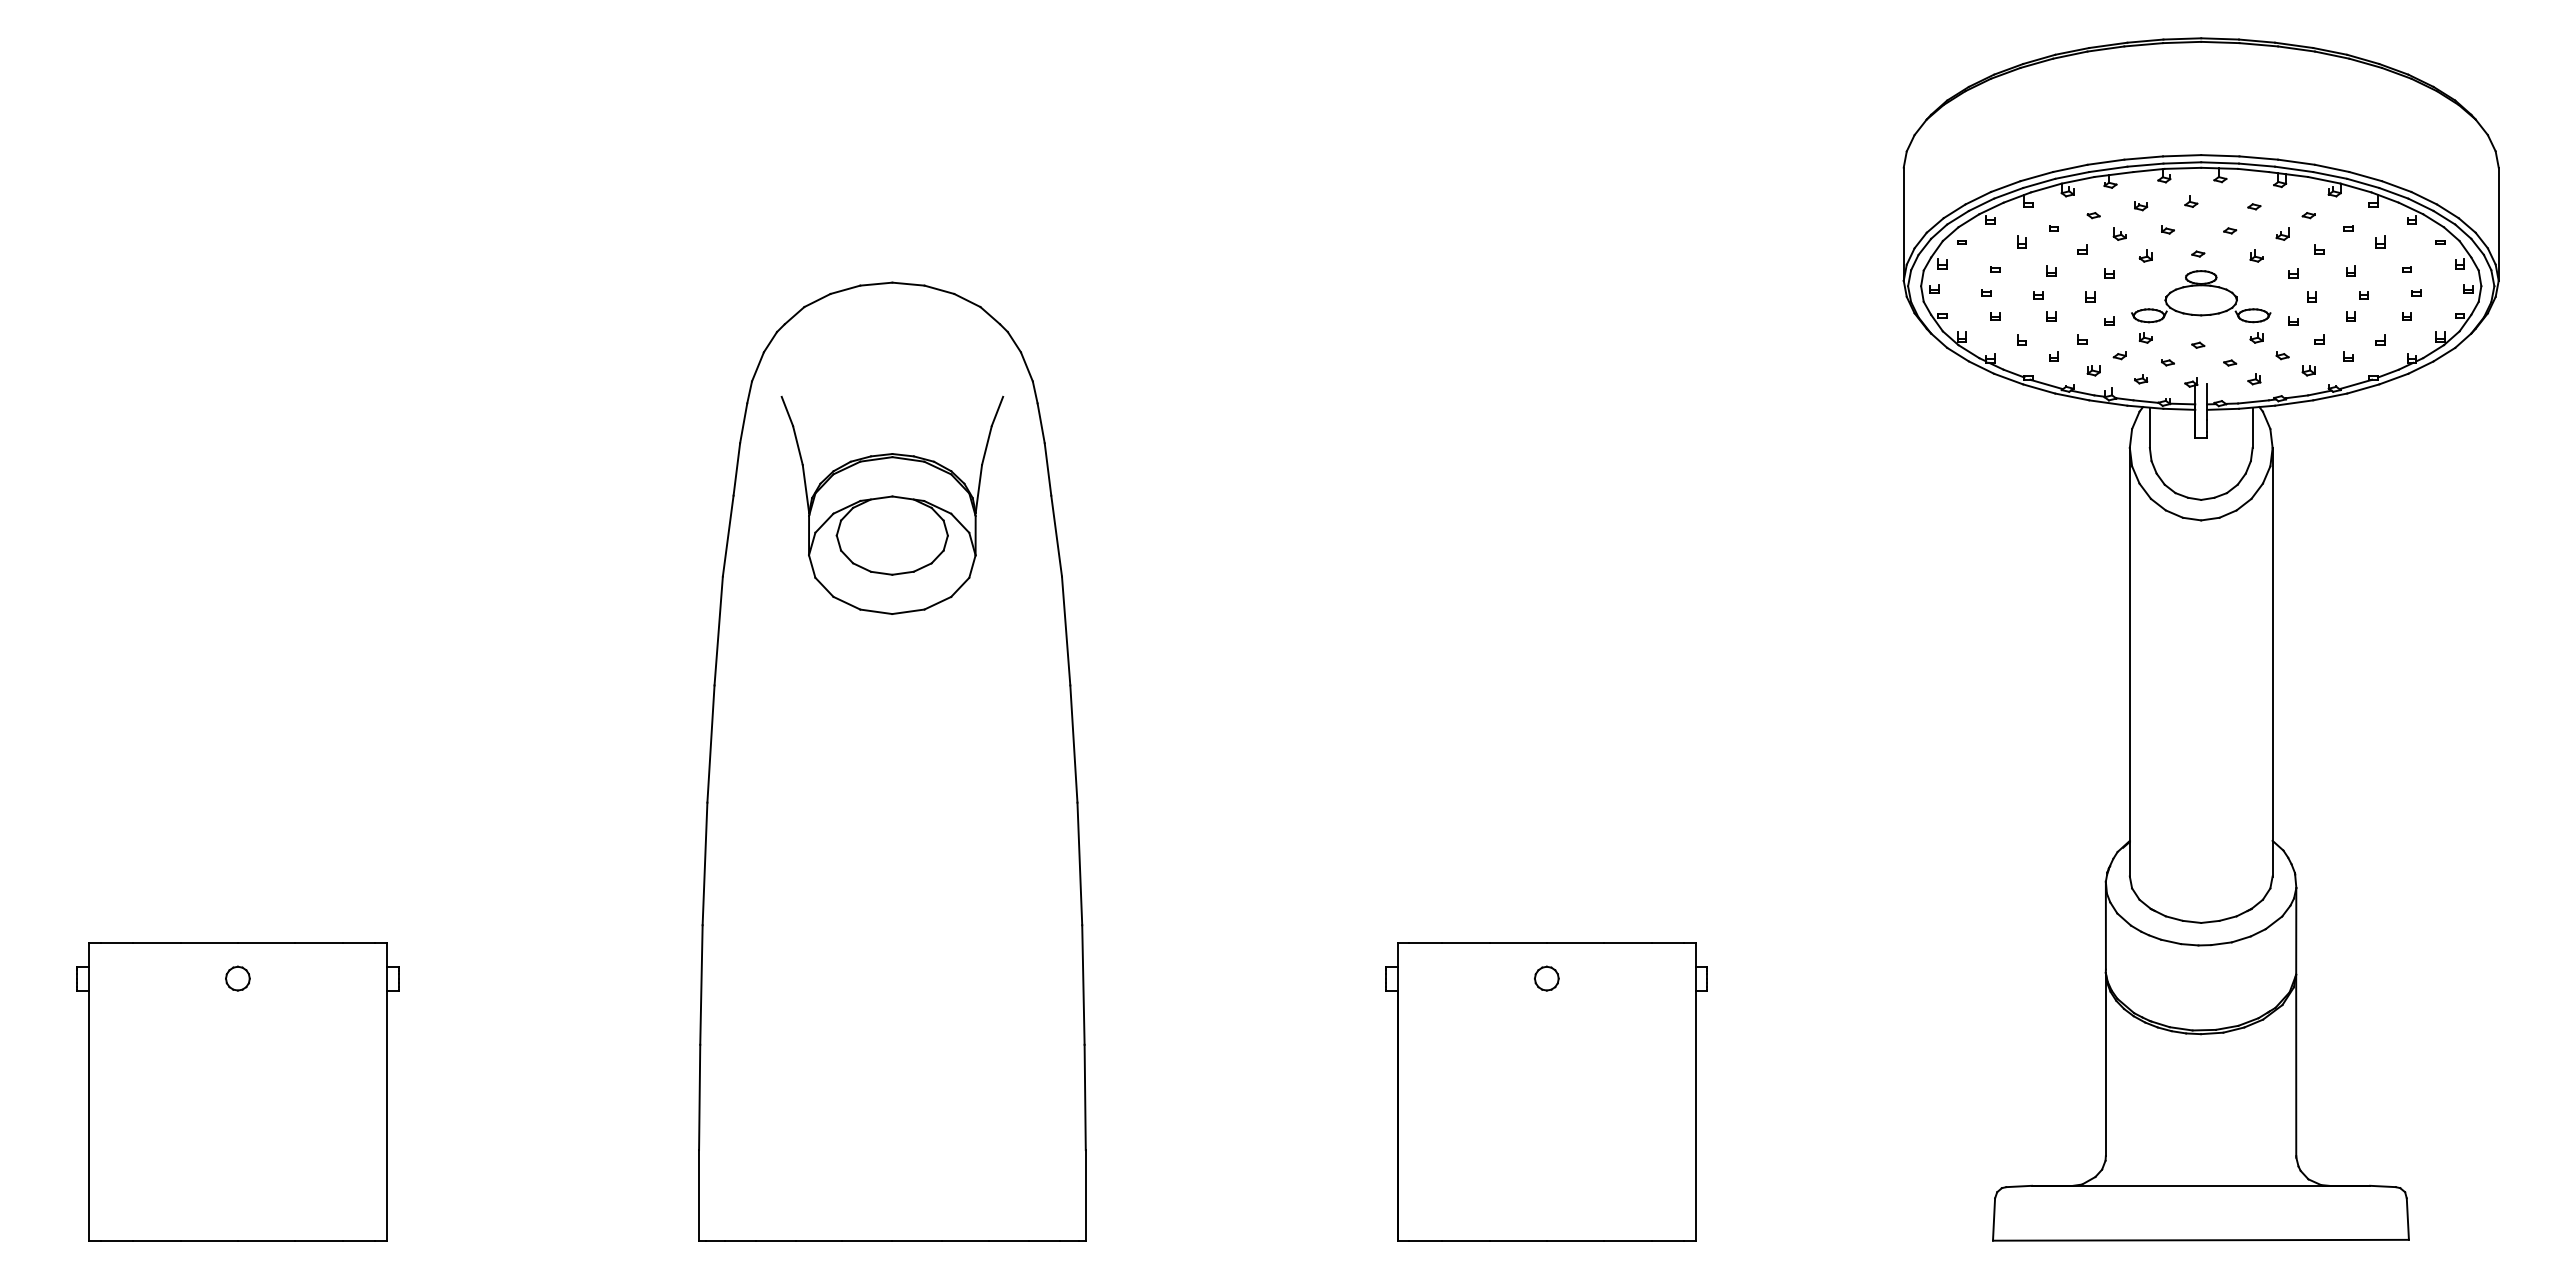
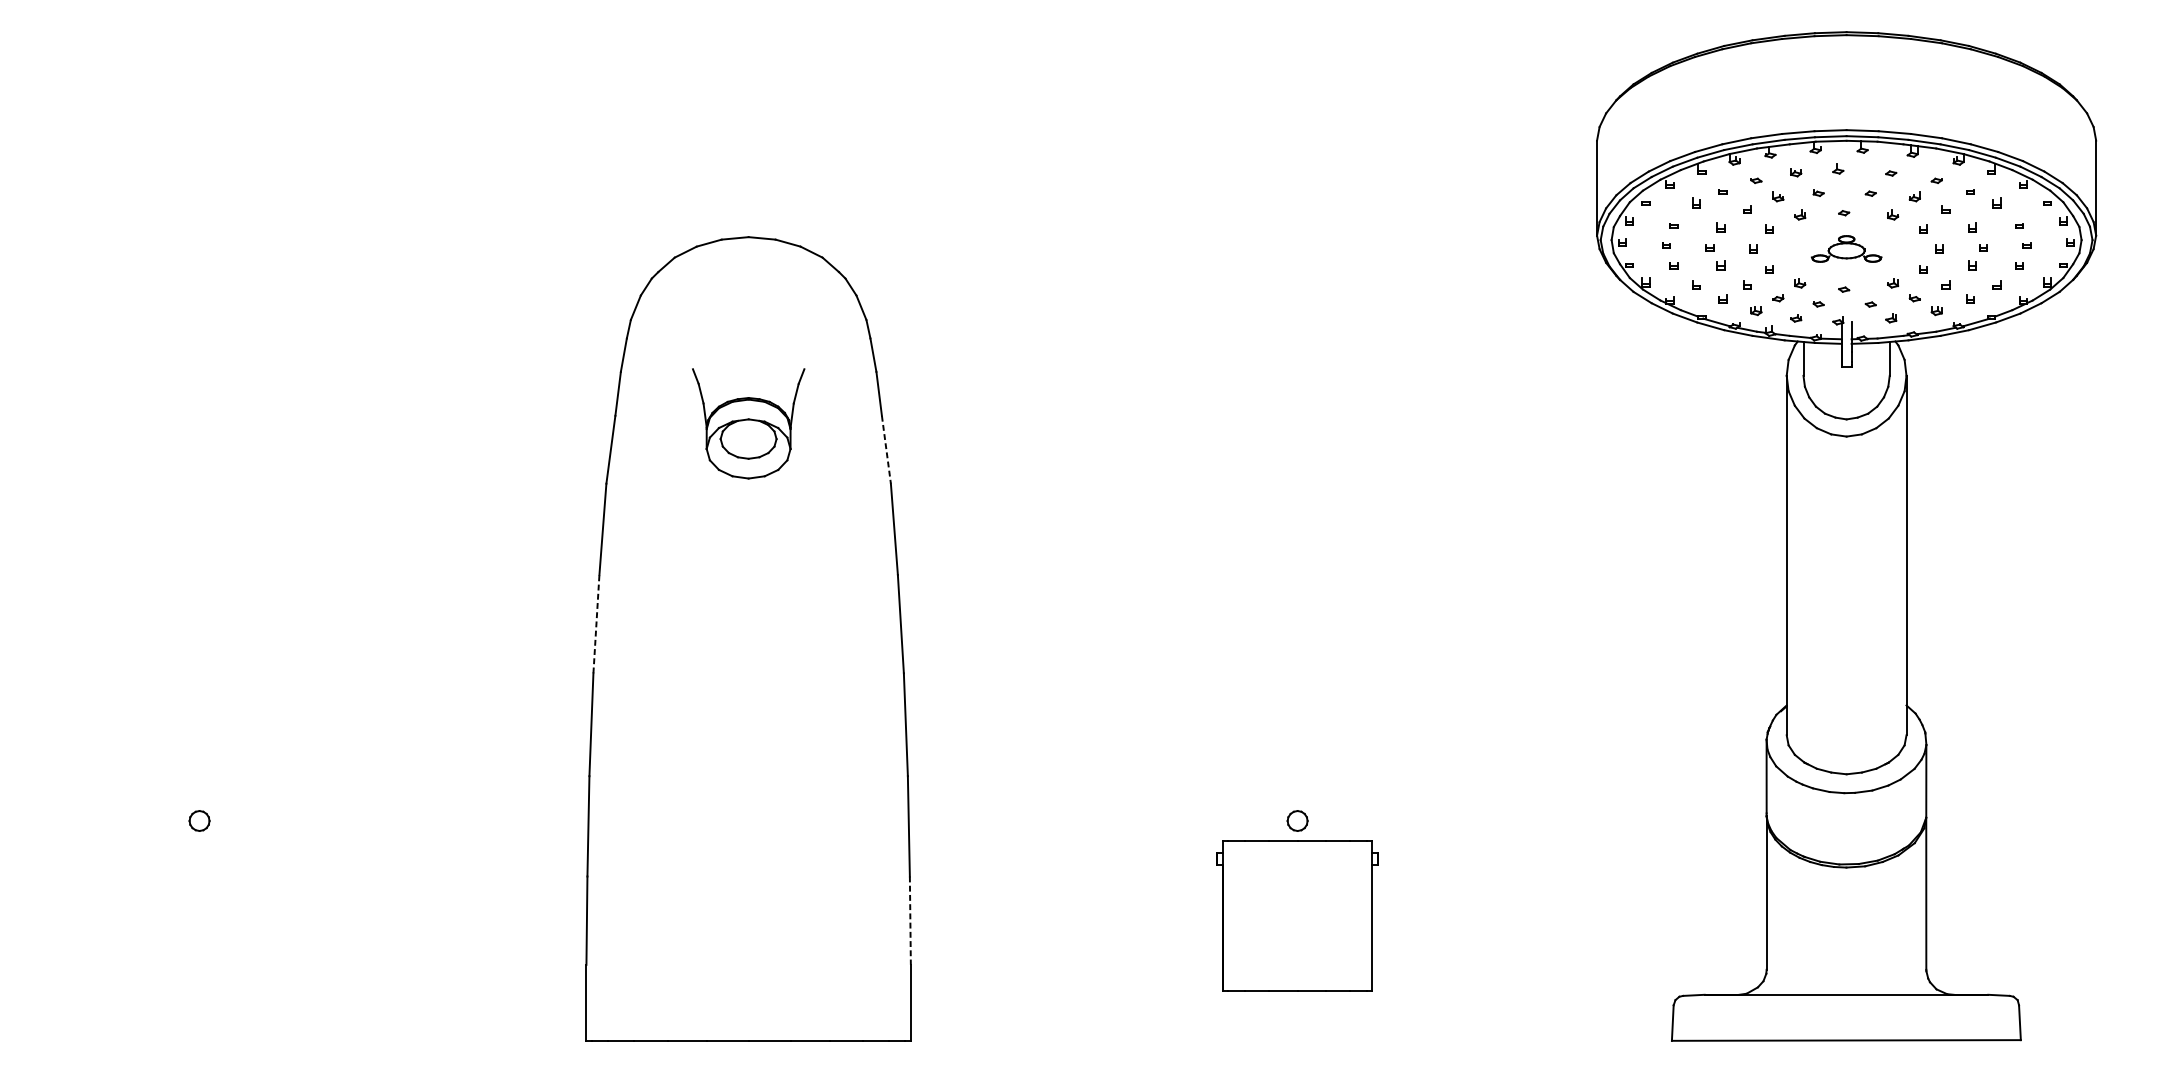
part: (2201, 296) -> (1846, 248), size x0.6
part: (892, 504) -> (748, 423), size x0.6
line: (1056, 536) -> (886, 450), solid -> dashed
line: (710, 744) -> (596, 624), solid -> dashed
part: (237, 1091) -> (199, 915), removed
part: (1546, 1091) -> (1297, 915), size x0.6
line: (1085, 1097) -> (910, 920), solid -> dashed

